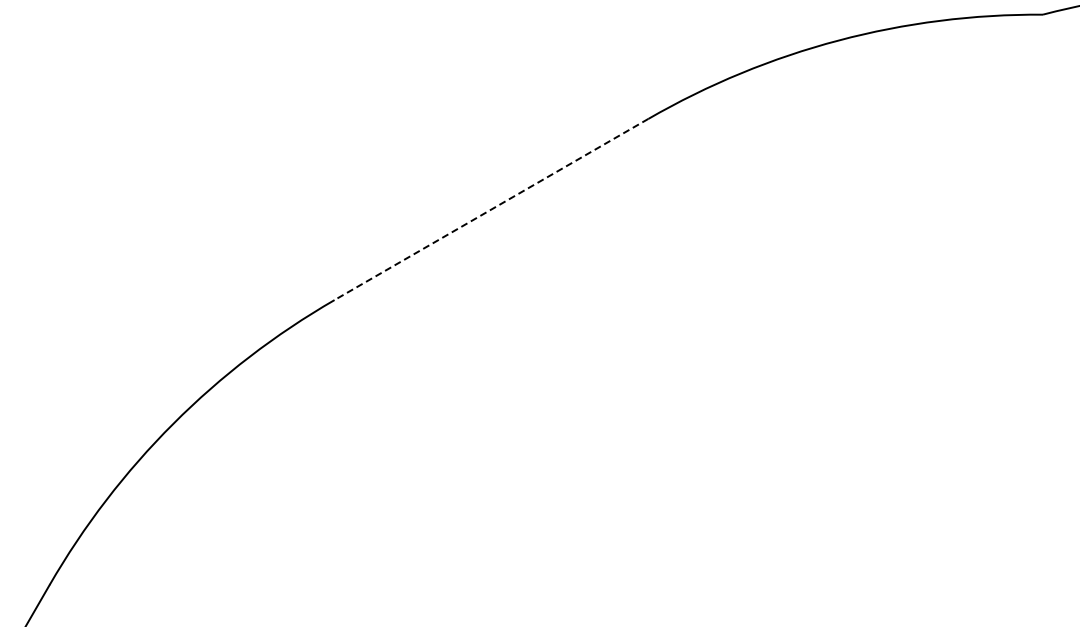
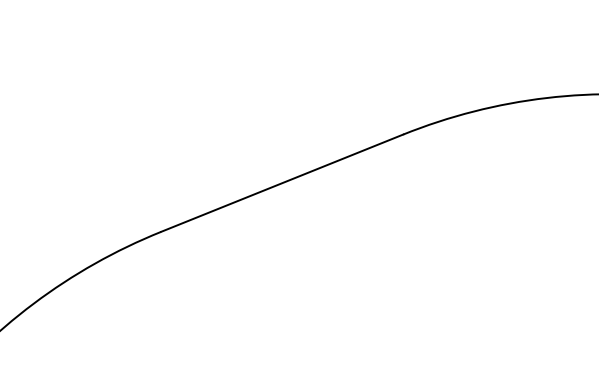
line: (491, 209) -> (282, 183), dashed -> solid

